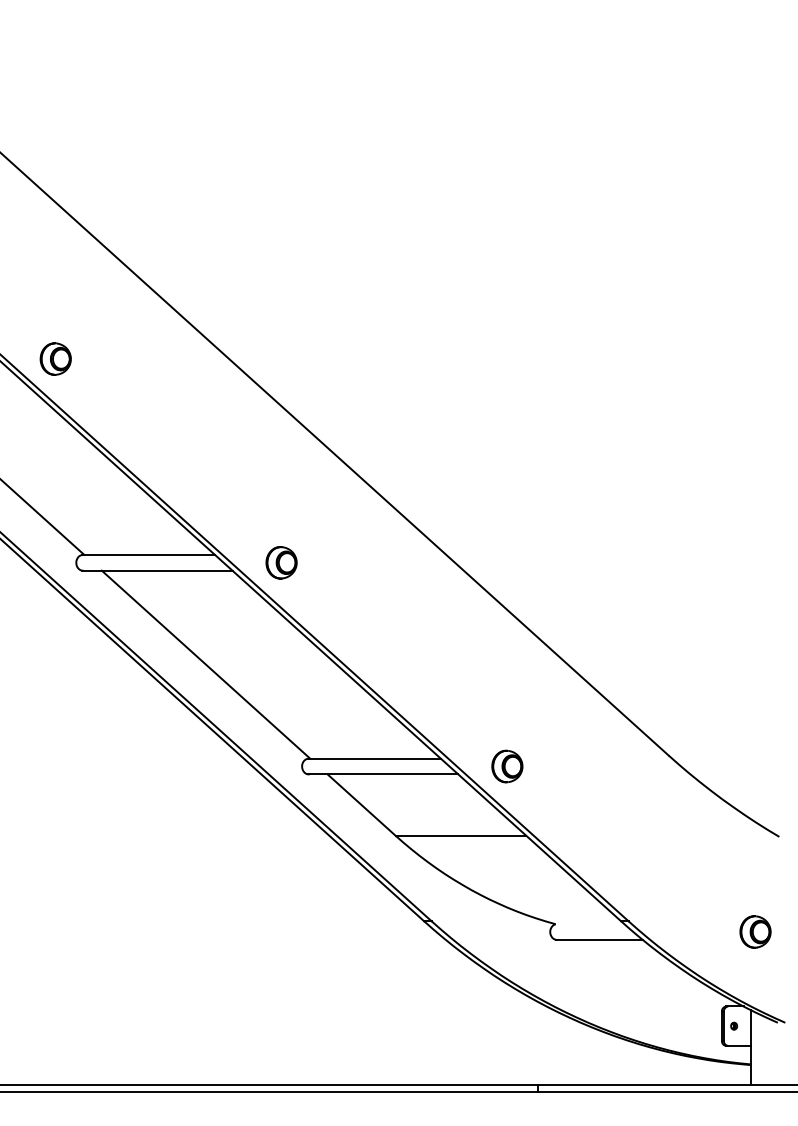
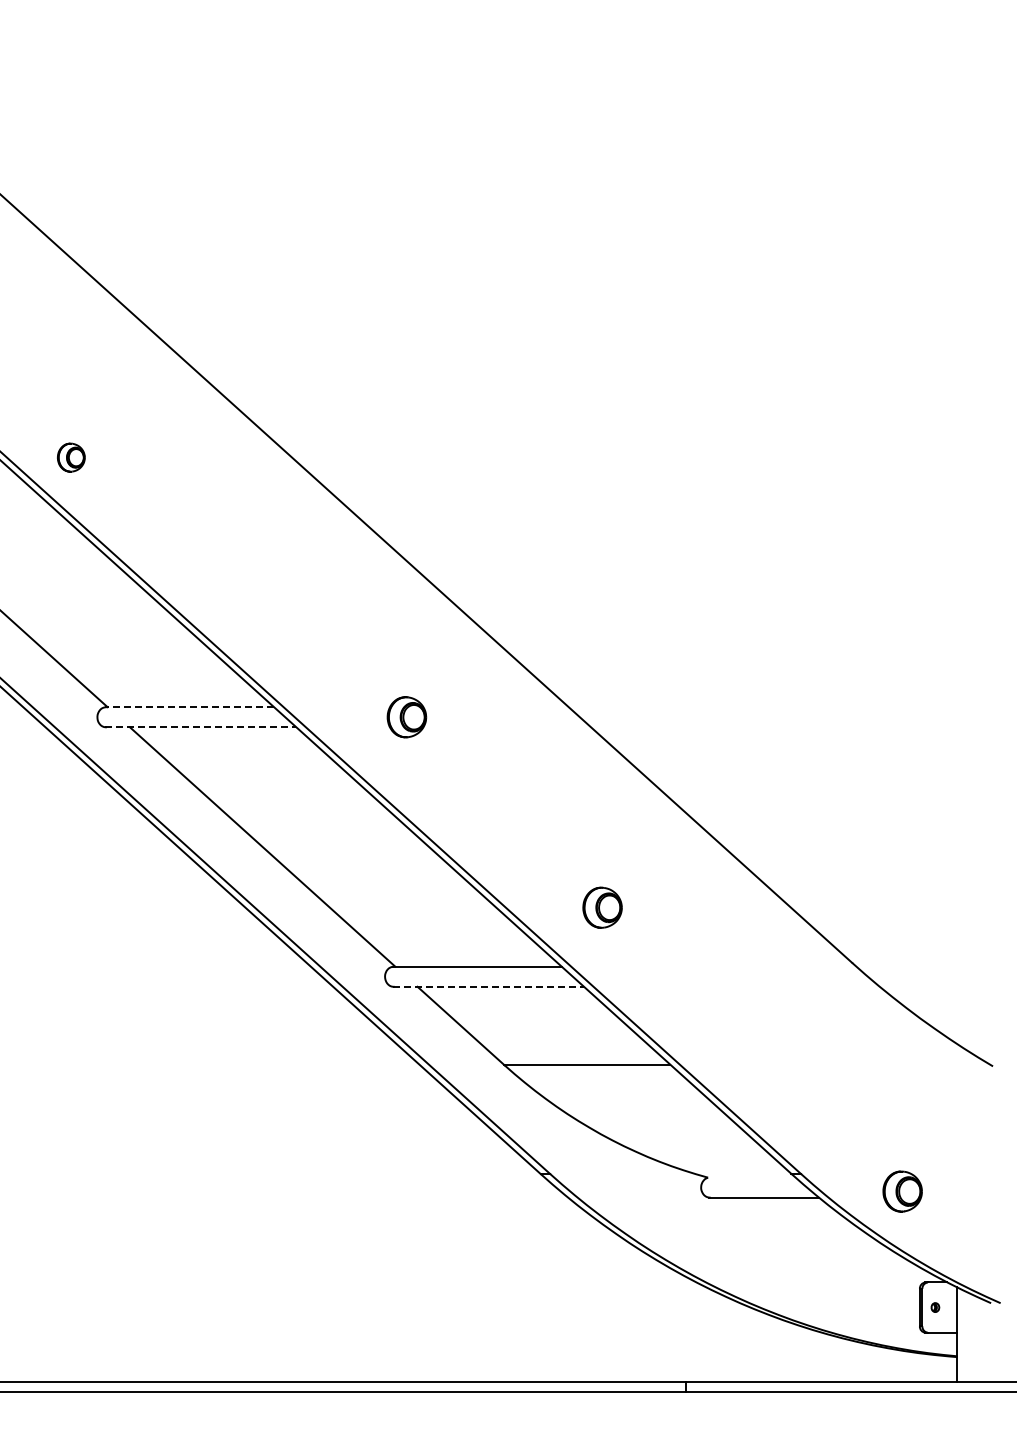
part: (55, 358) -> (71, 457), size x0.7
line: (148, 555) -> (189, 707), solid -> dashed
part: (281, 563) -> (406, 717), moved
line: (157, 570) -> (200, 727), solid -> dashed
part: (507, 766) -> (602, 907), moved
line: (383, 774) -> (488, 986), solid -> dashed
part: (755, 931) -> (902, 1191), moved

